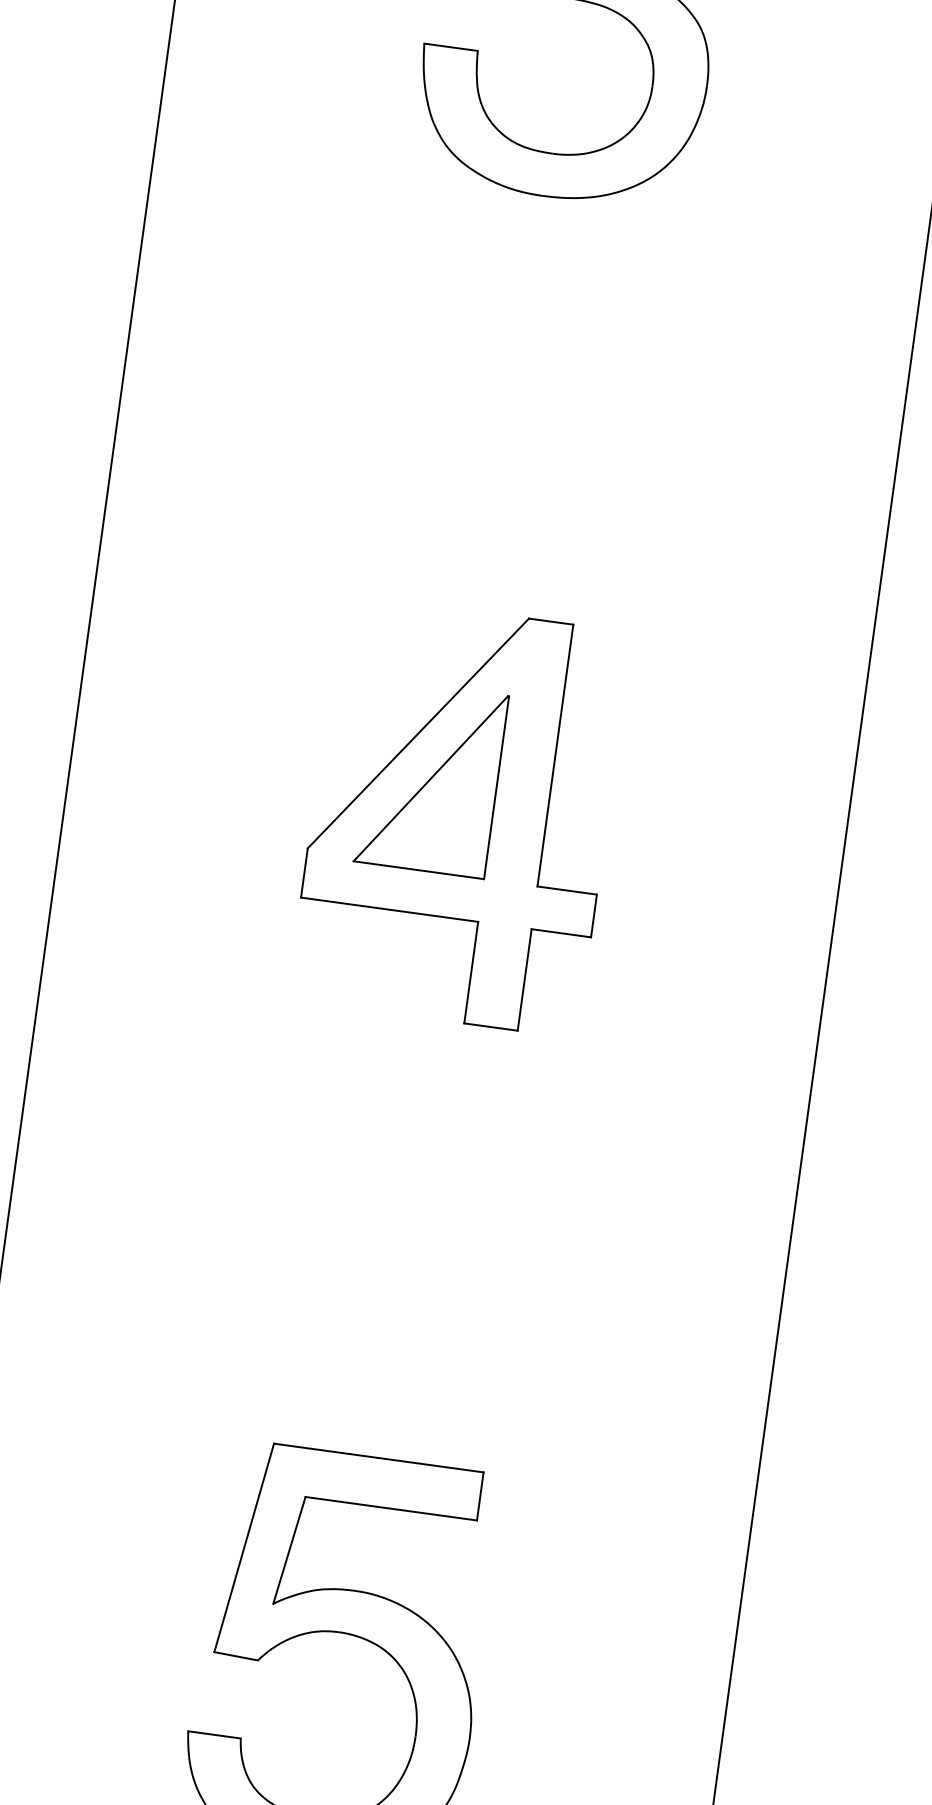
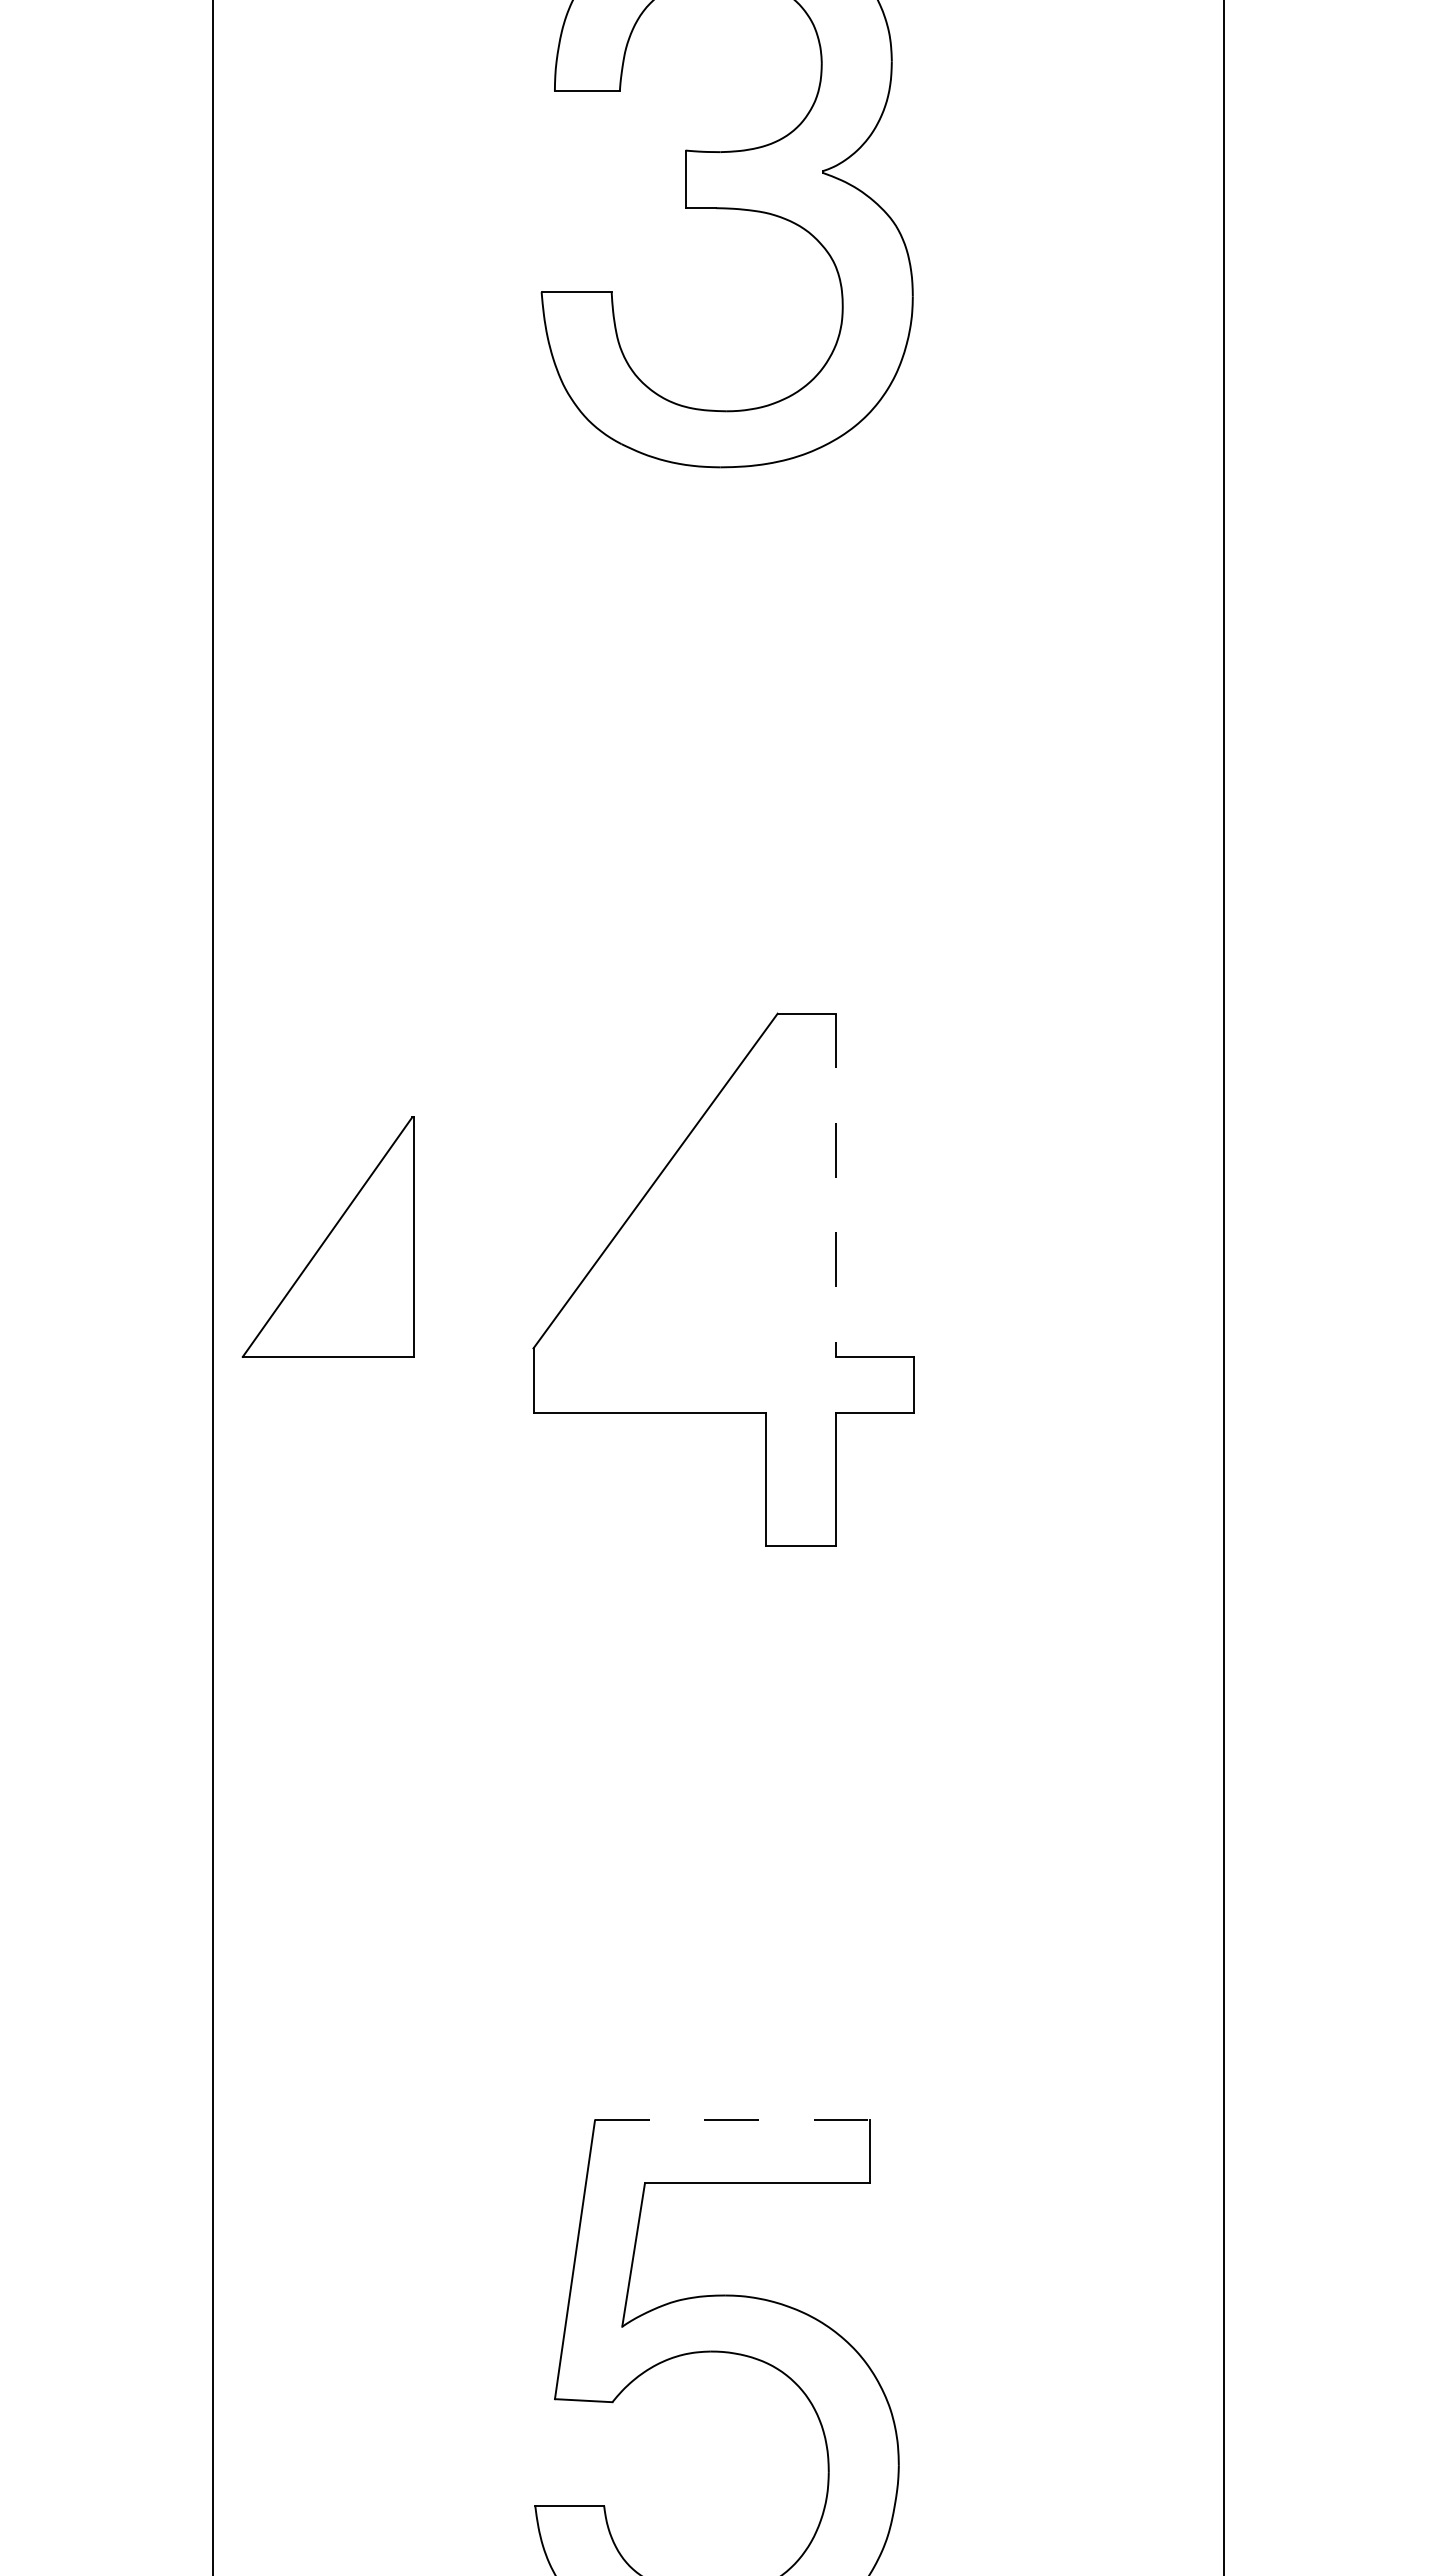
line: (555, 755) -> (835, 1185), solid -> dashed
part: (430, 778) -> (327, 1236), moved
line: (378, 1458) -> (732, 2120), solid -> dashed

